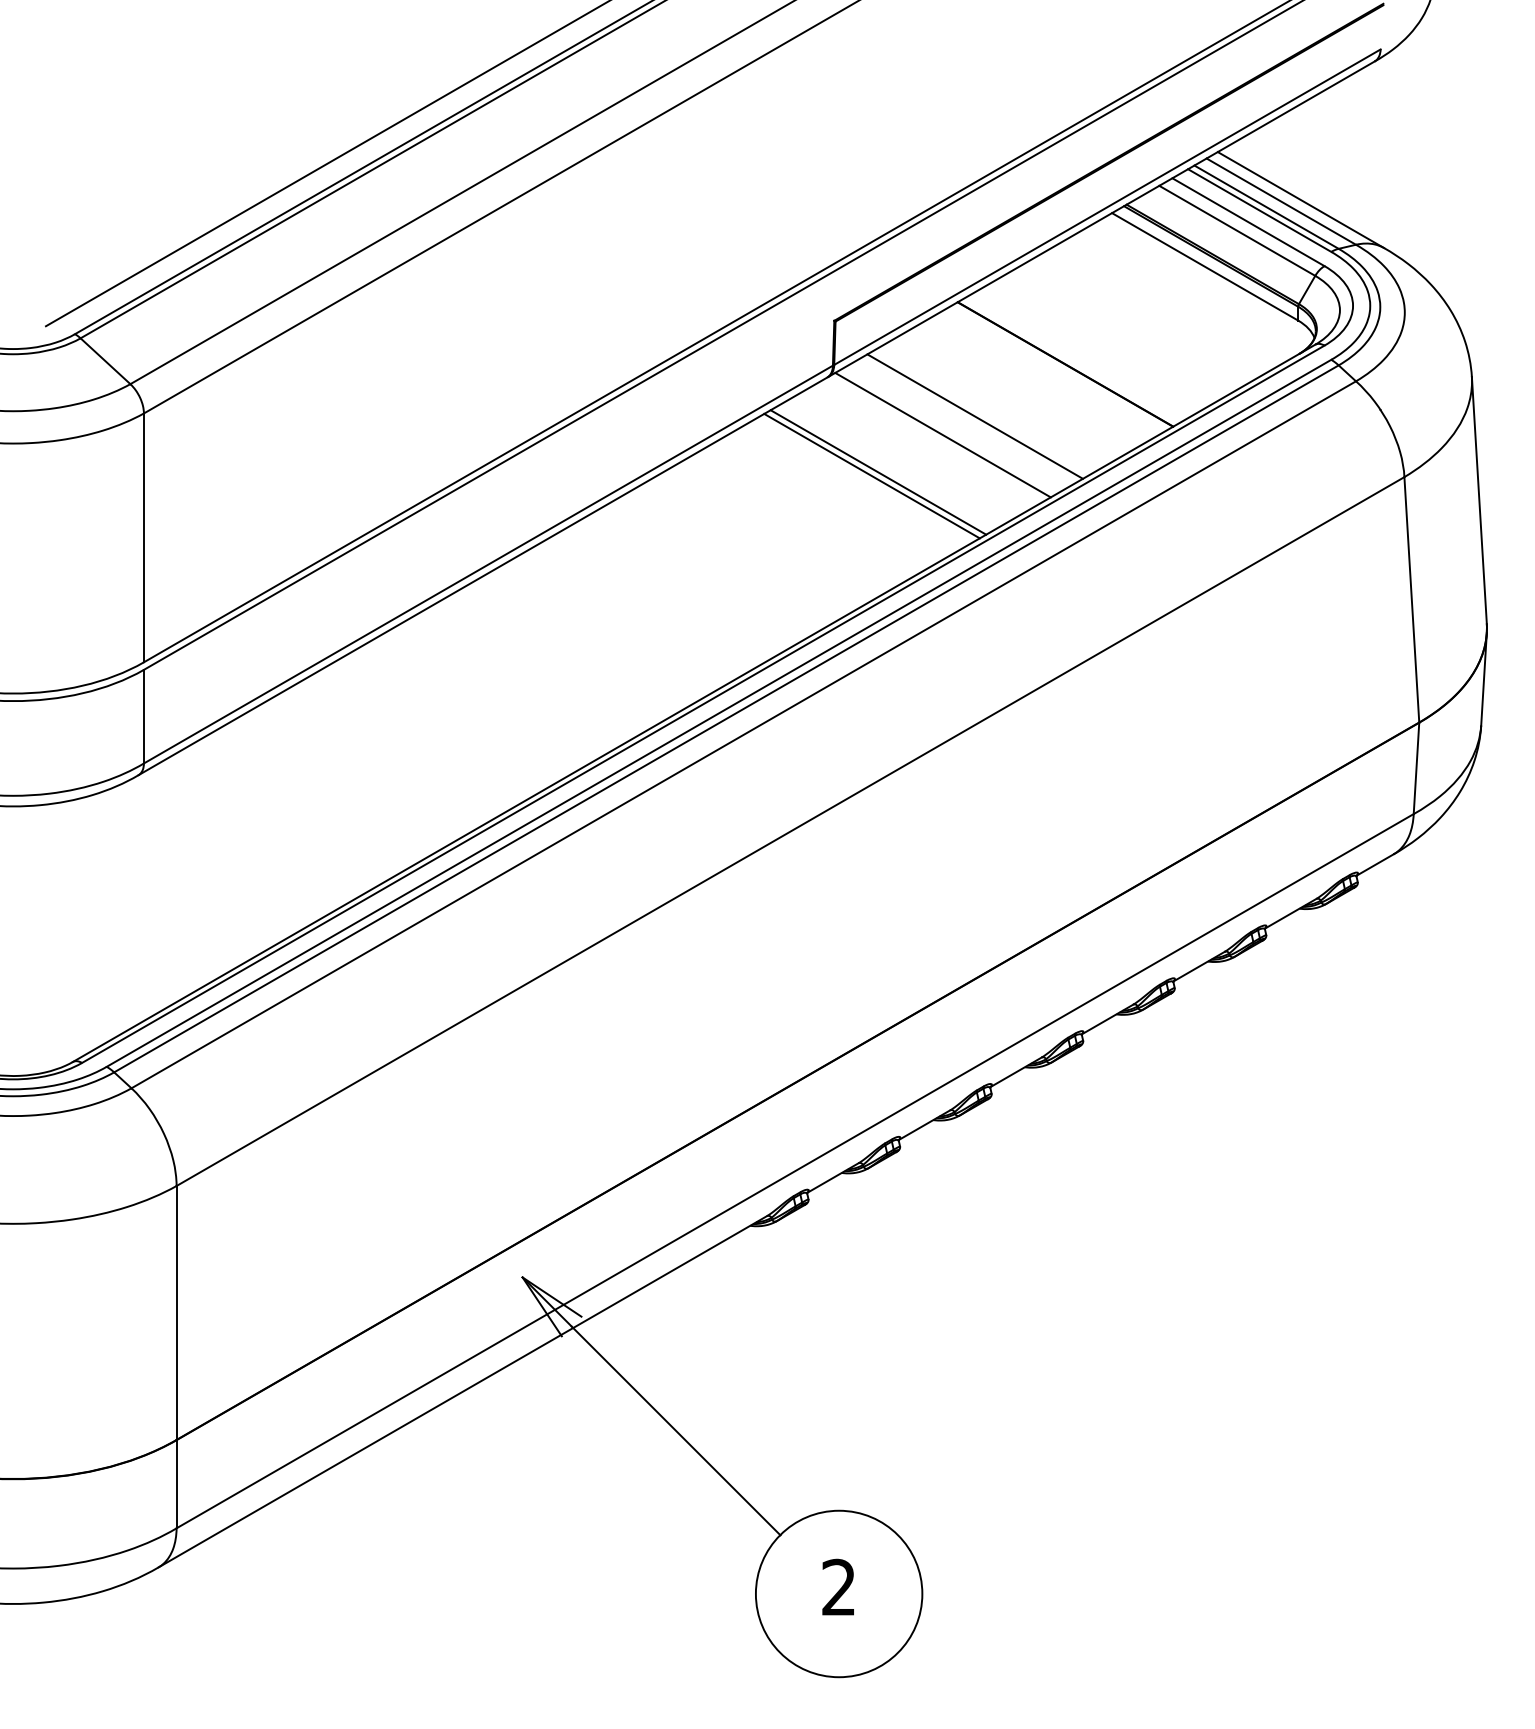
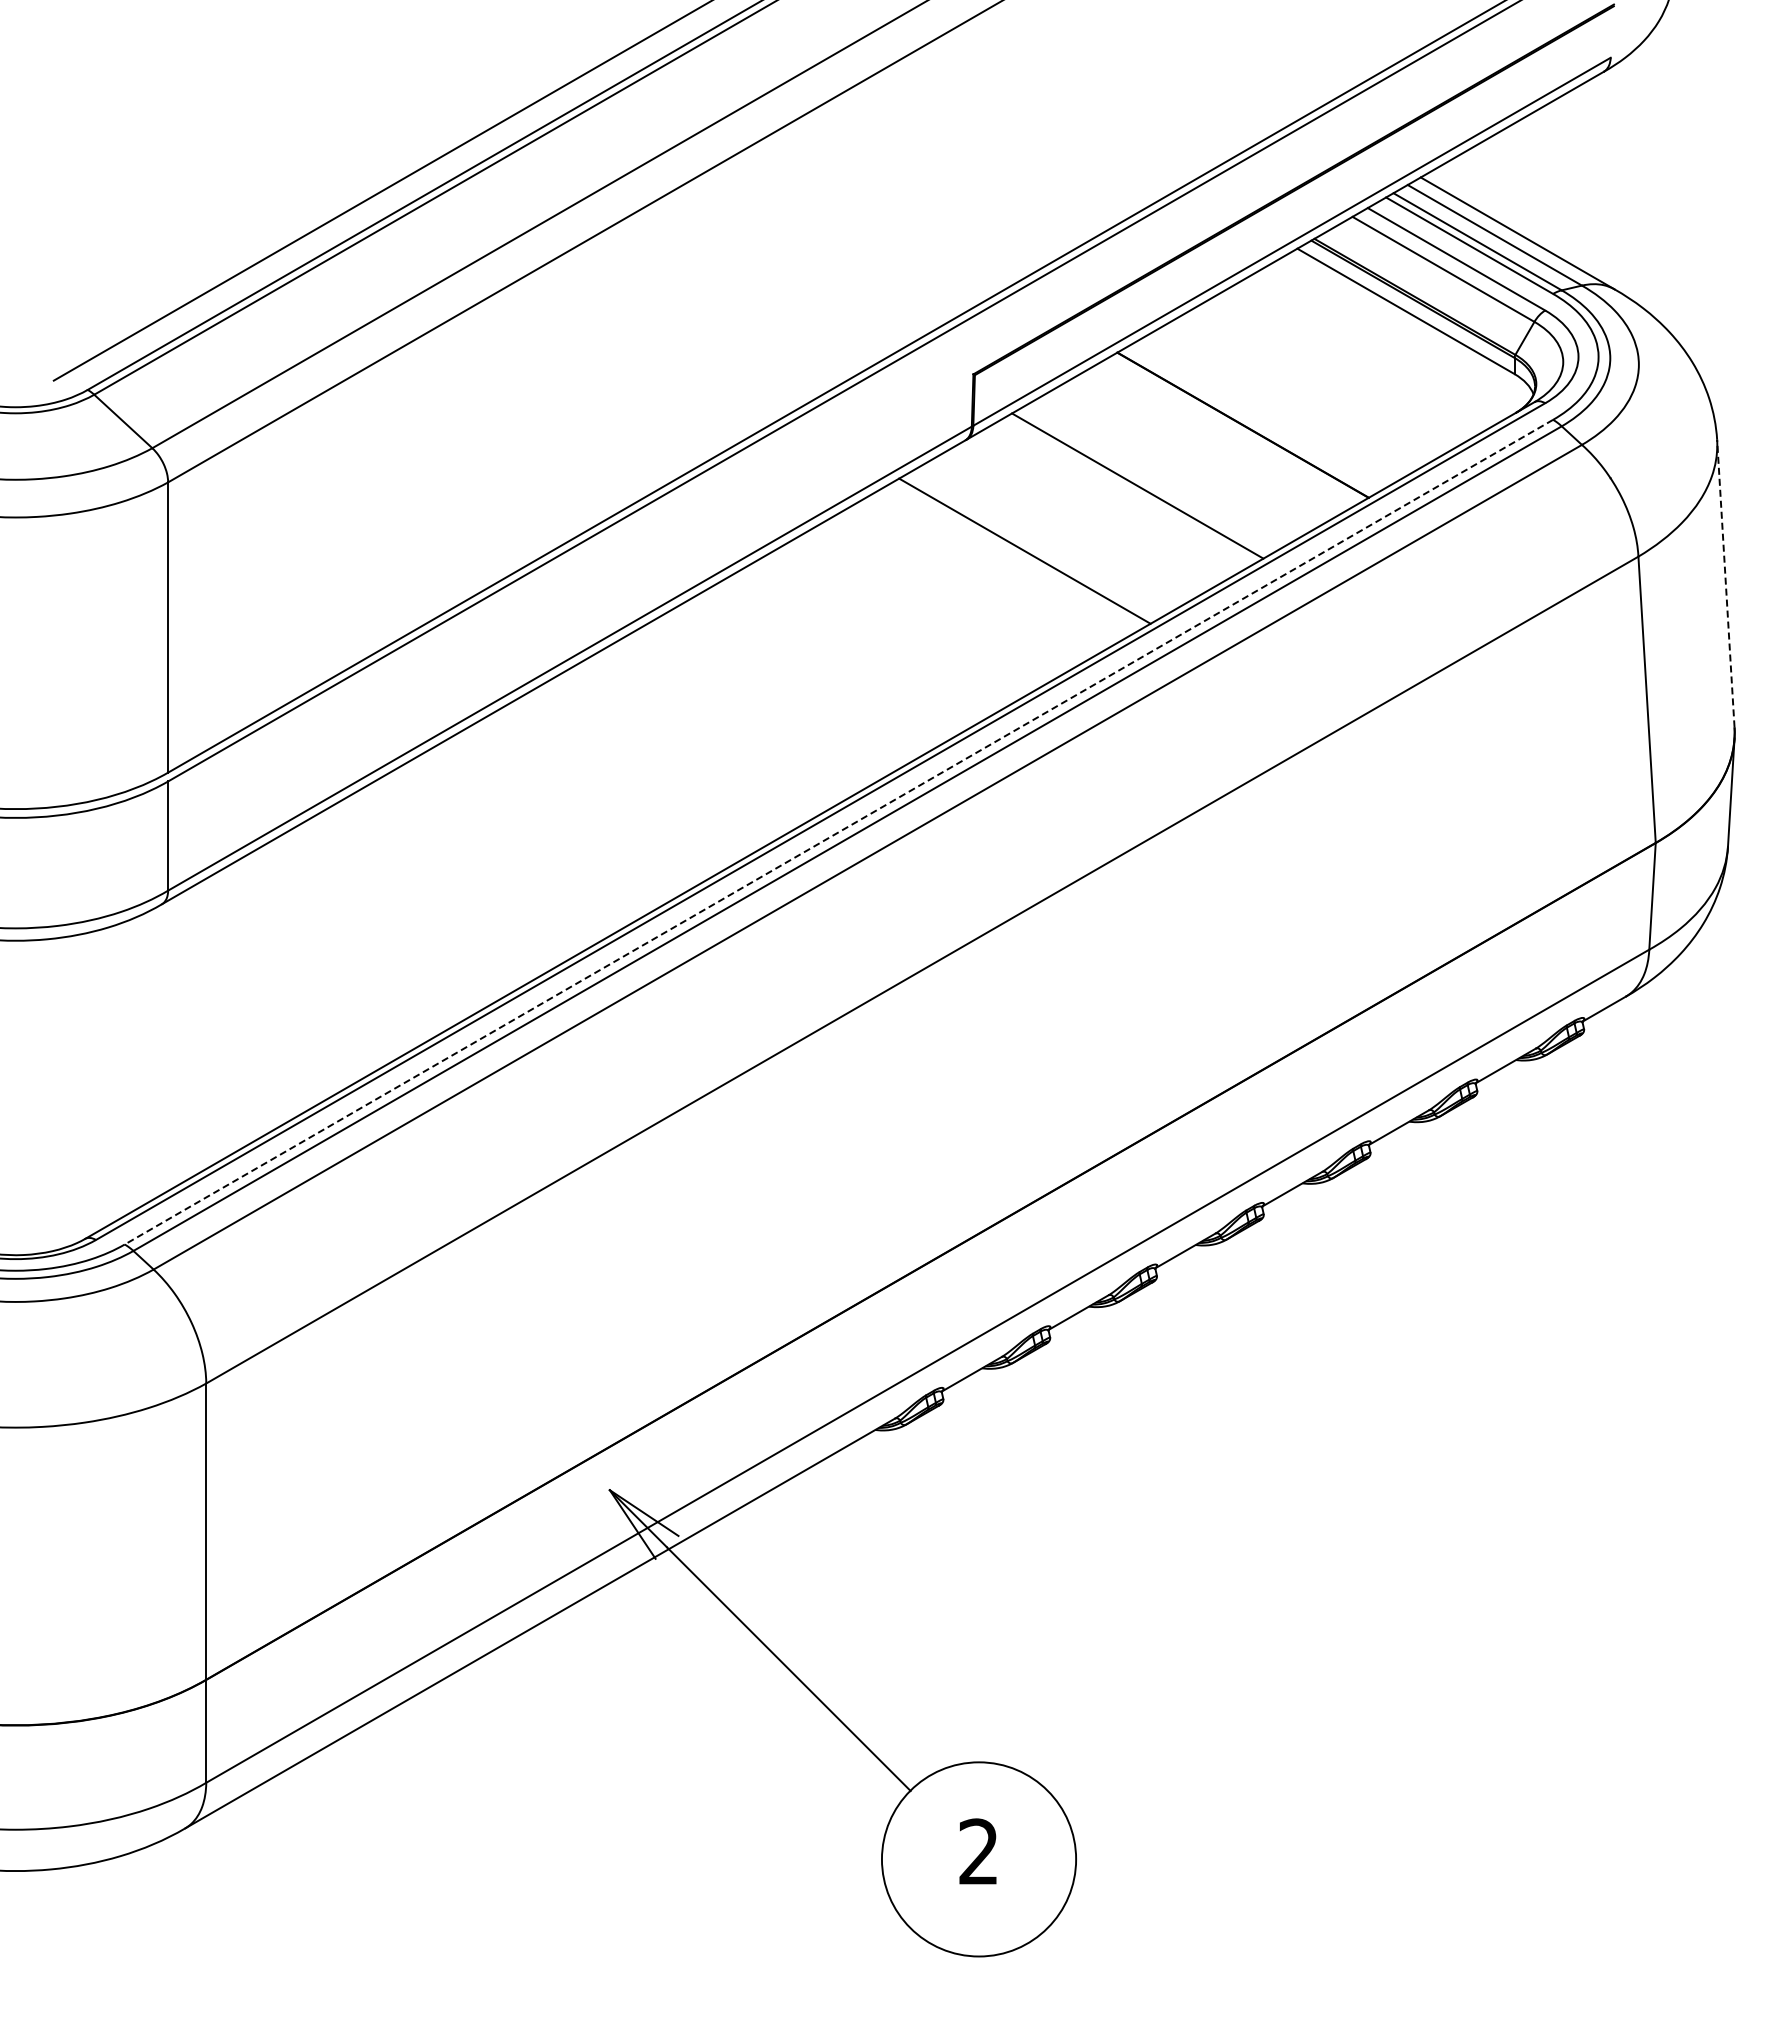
line: (942, 434) -> (1099, 507), removed
line: (872, 476) -> (1017, 555), removed
line: (1479, 500) -> (1725, 583), solid -> dashed
line: (718, 713) -> (838, 832), solid -> dashed

